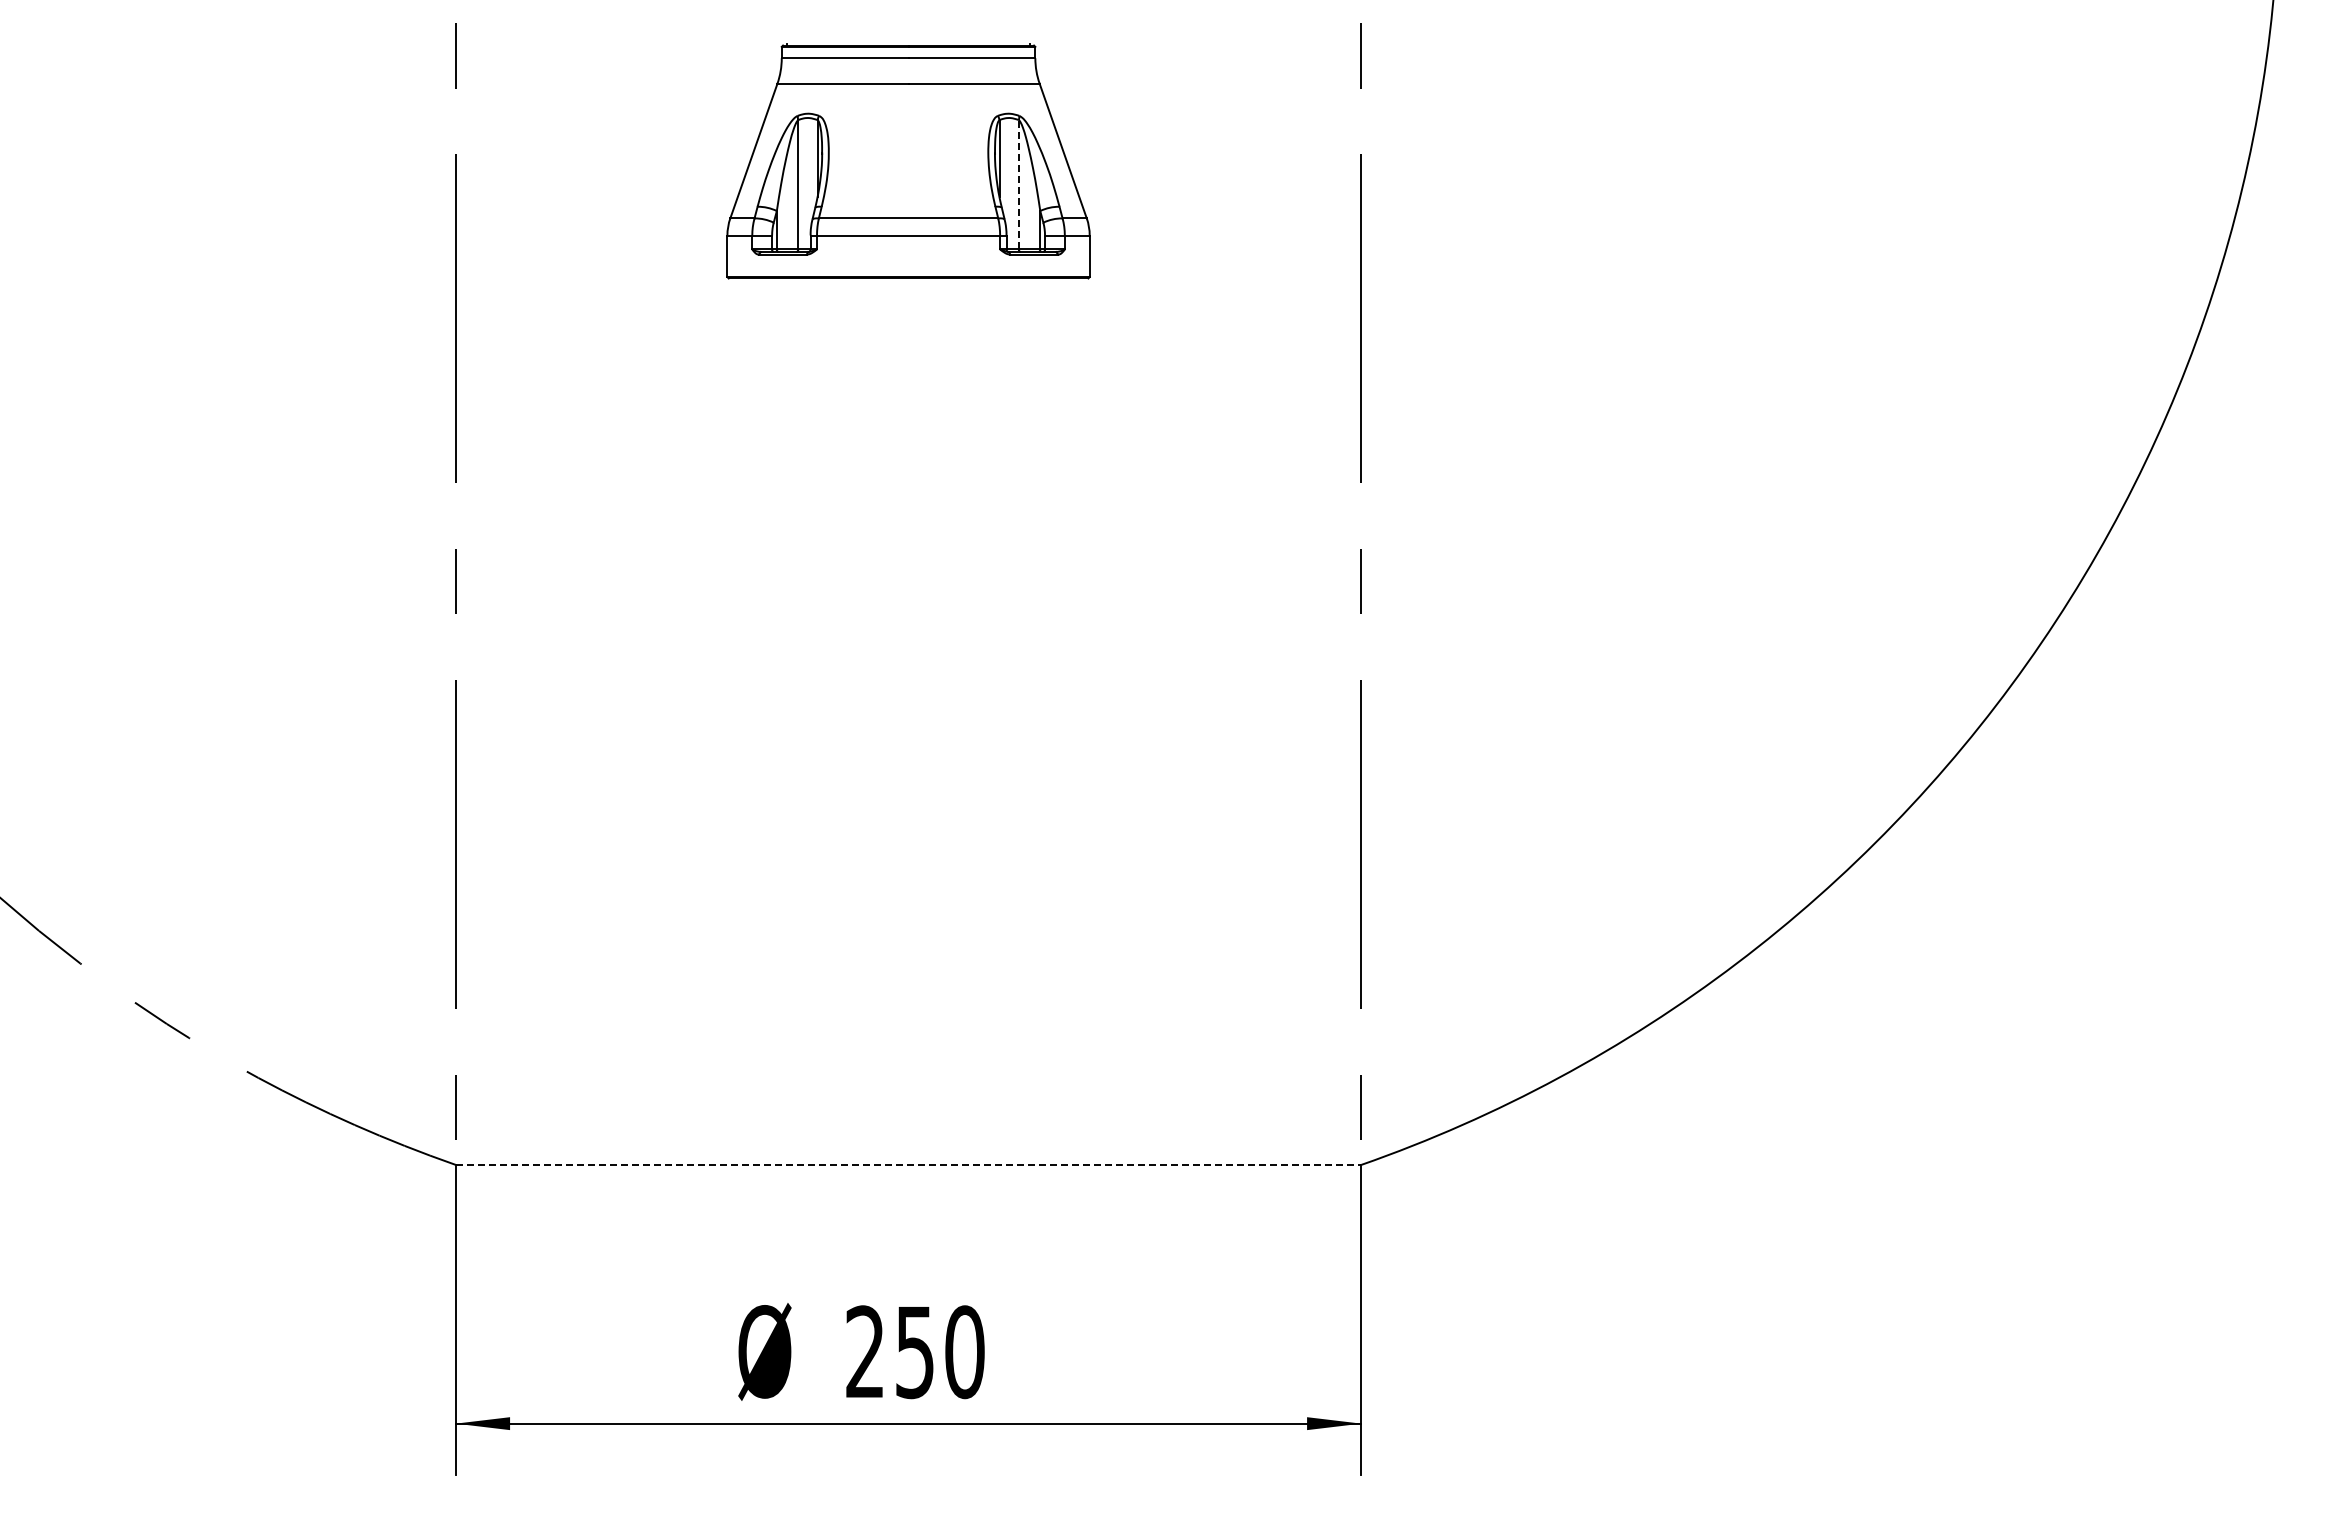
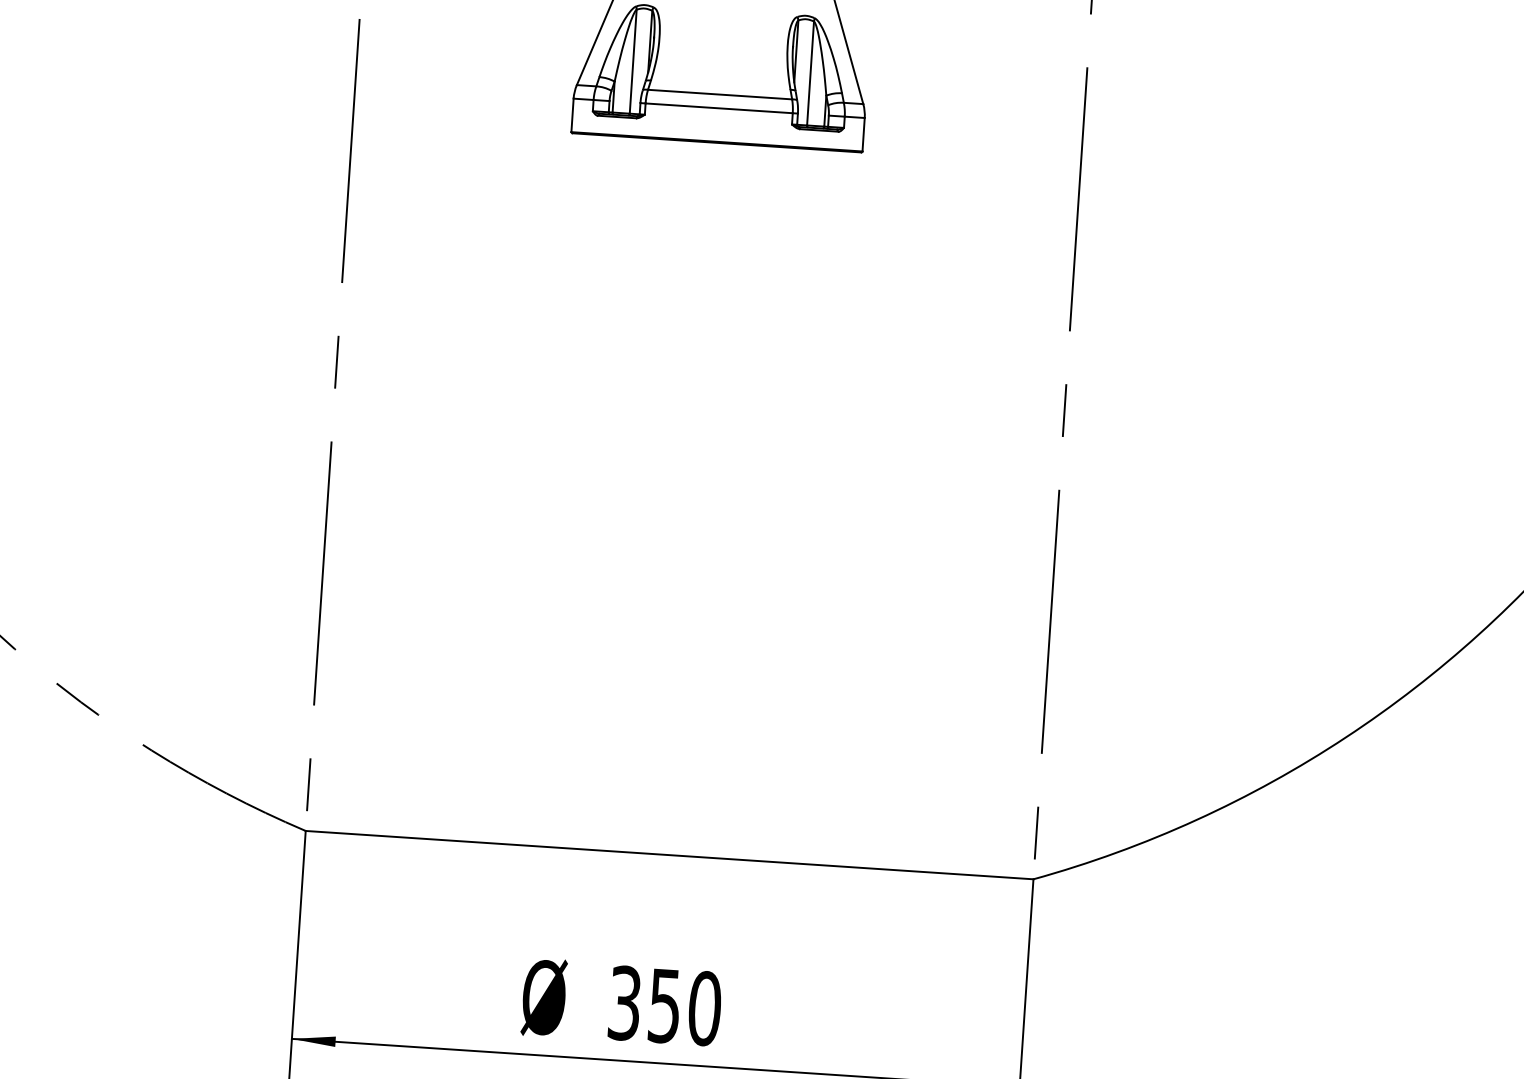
line: (1018, 184) -> (810, 73), dashed -> solid
line: (908, 1164) -> (669, 854), dashed -> solid
text: (865, 1352) -> (624, 1003), 250 -> 350

